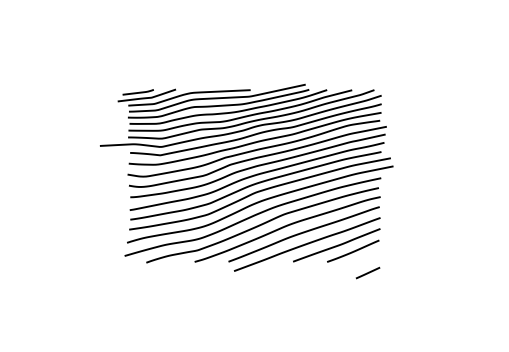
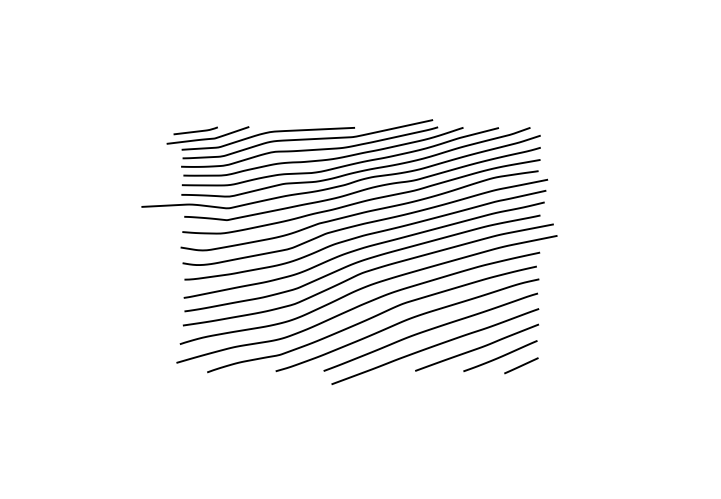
line: (367, 272) -> (520, 365), moved

